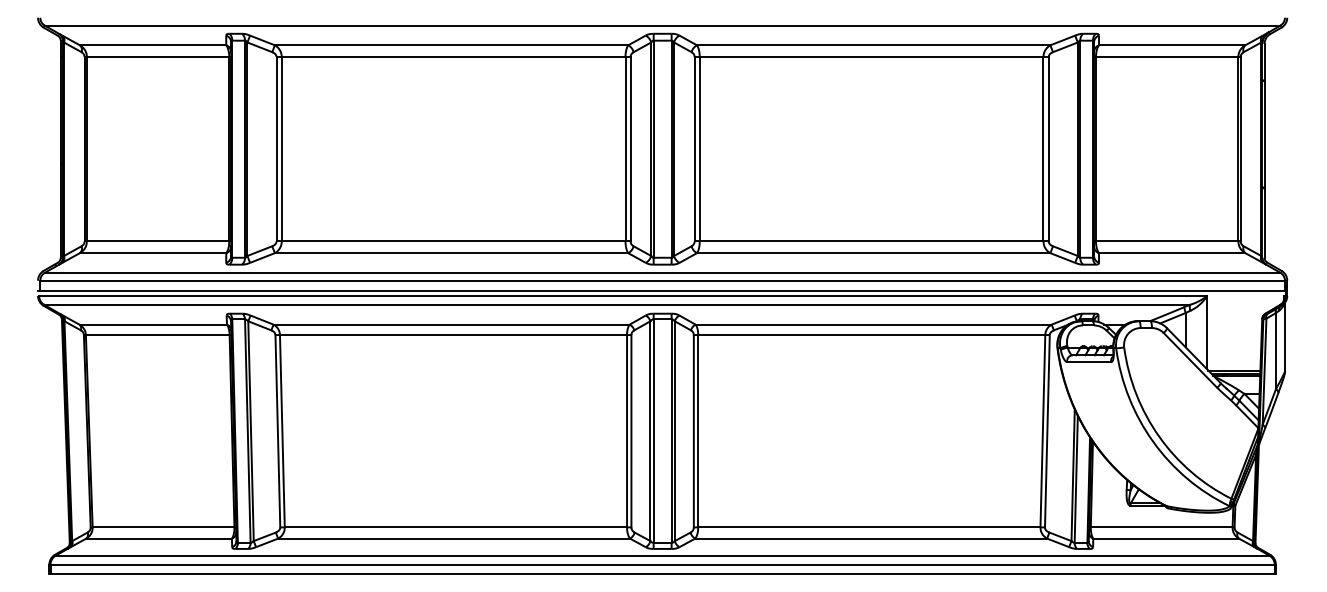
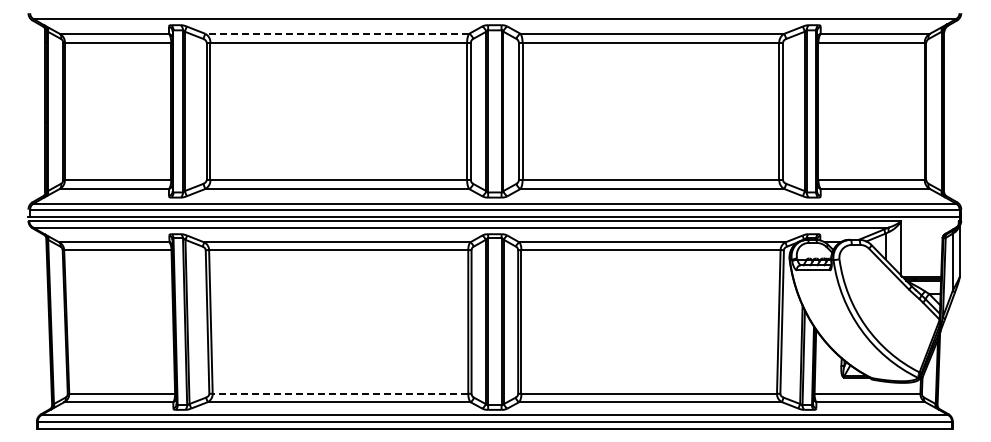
line: (451, 44) -> (337, 33), solid -> dashed
line: (455, 527) -> (340, 393), solid -> dashed

